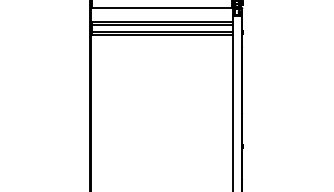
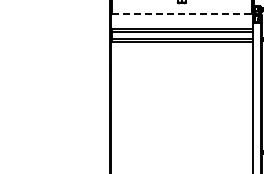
line: (162, 7) -> (182, 14), solid -> dashed

